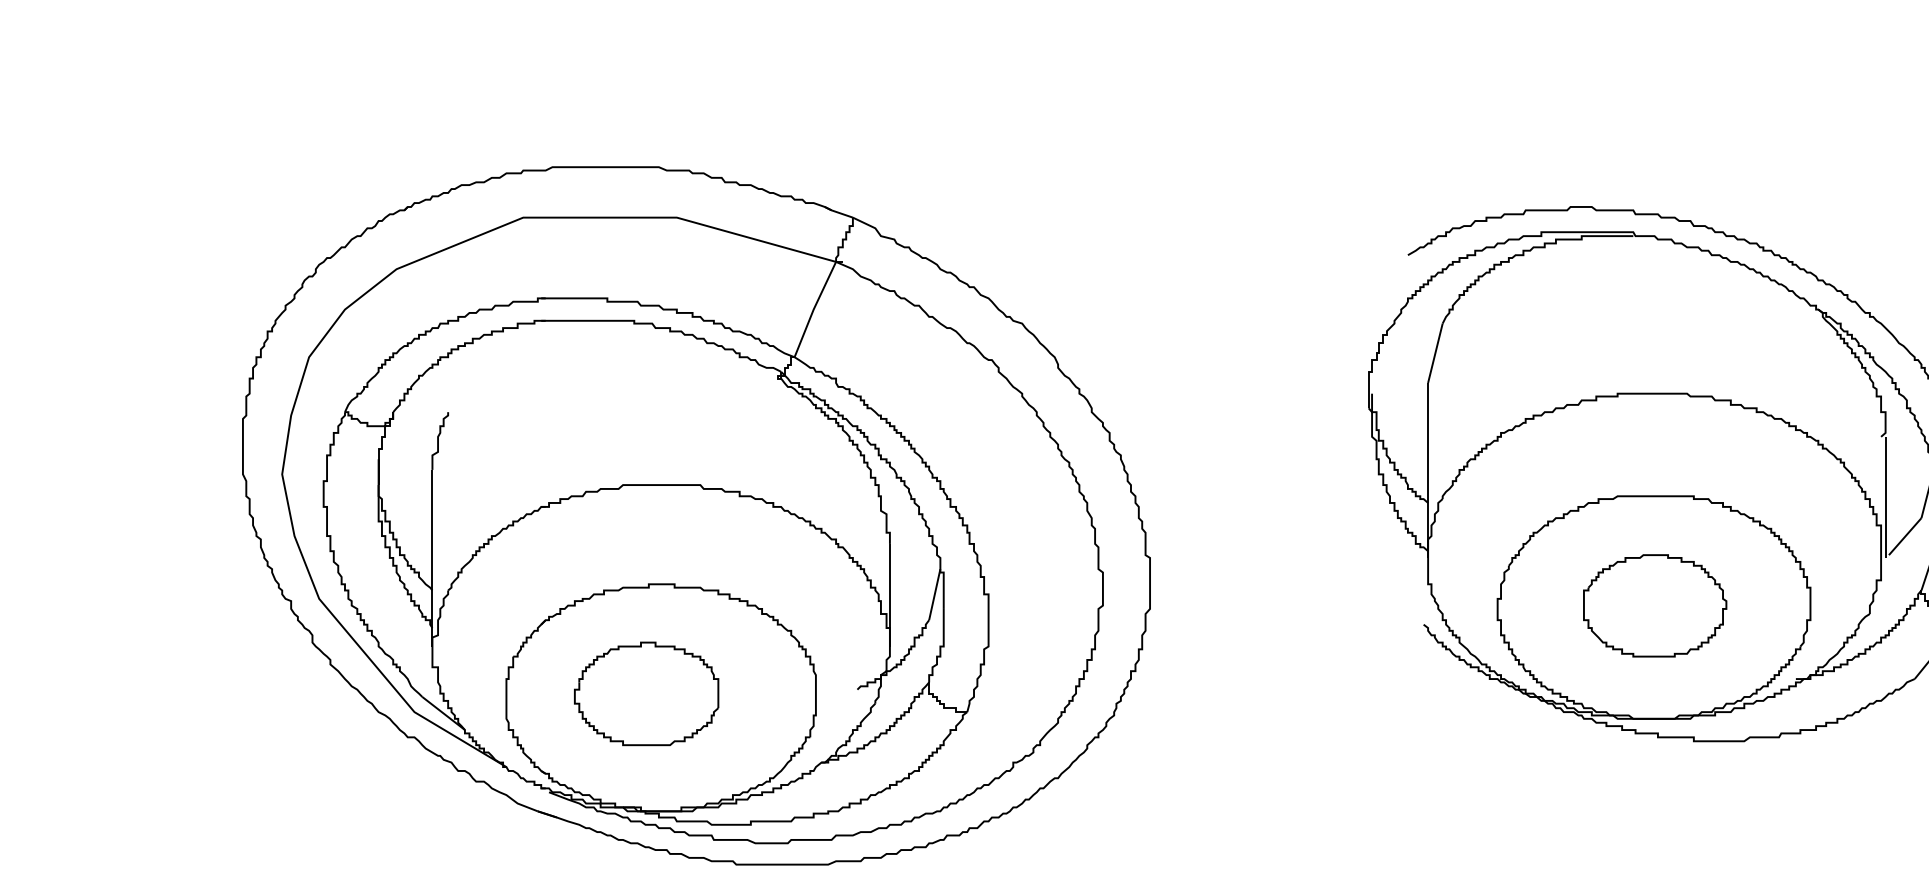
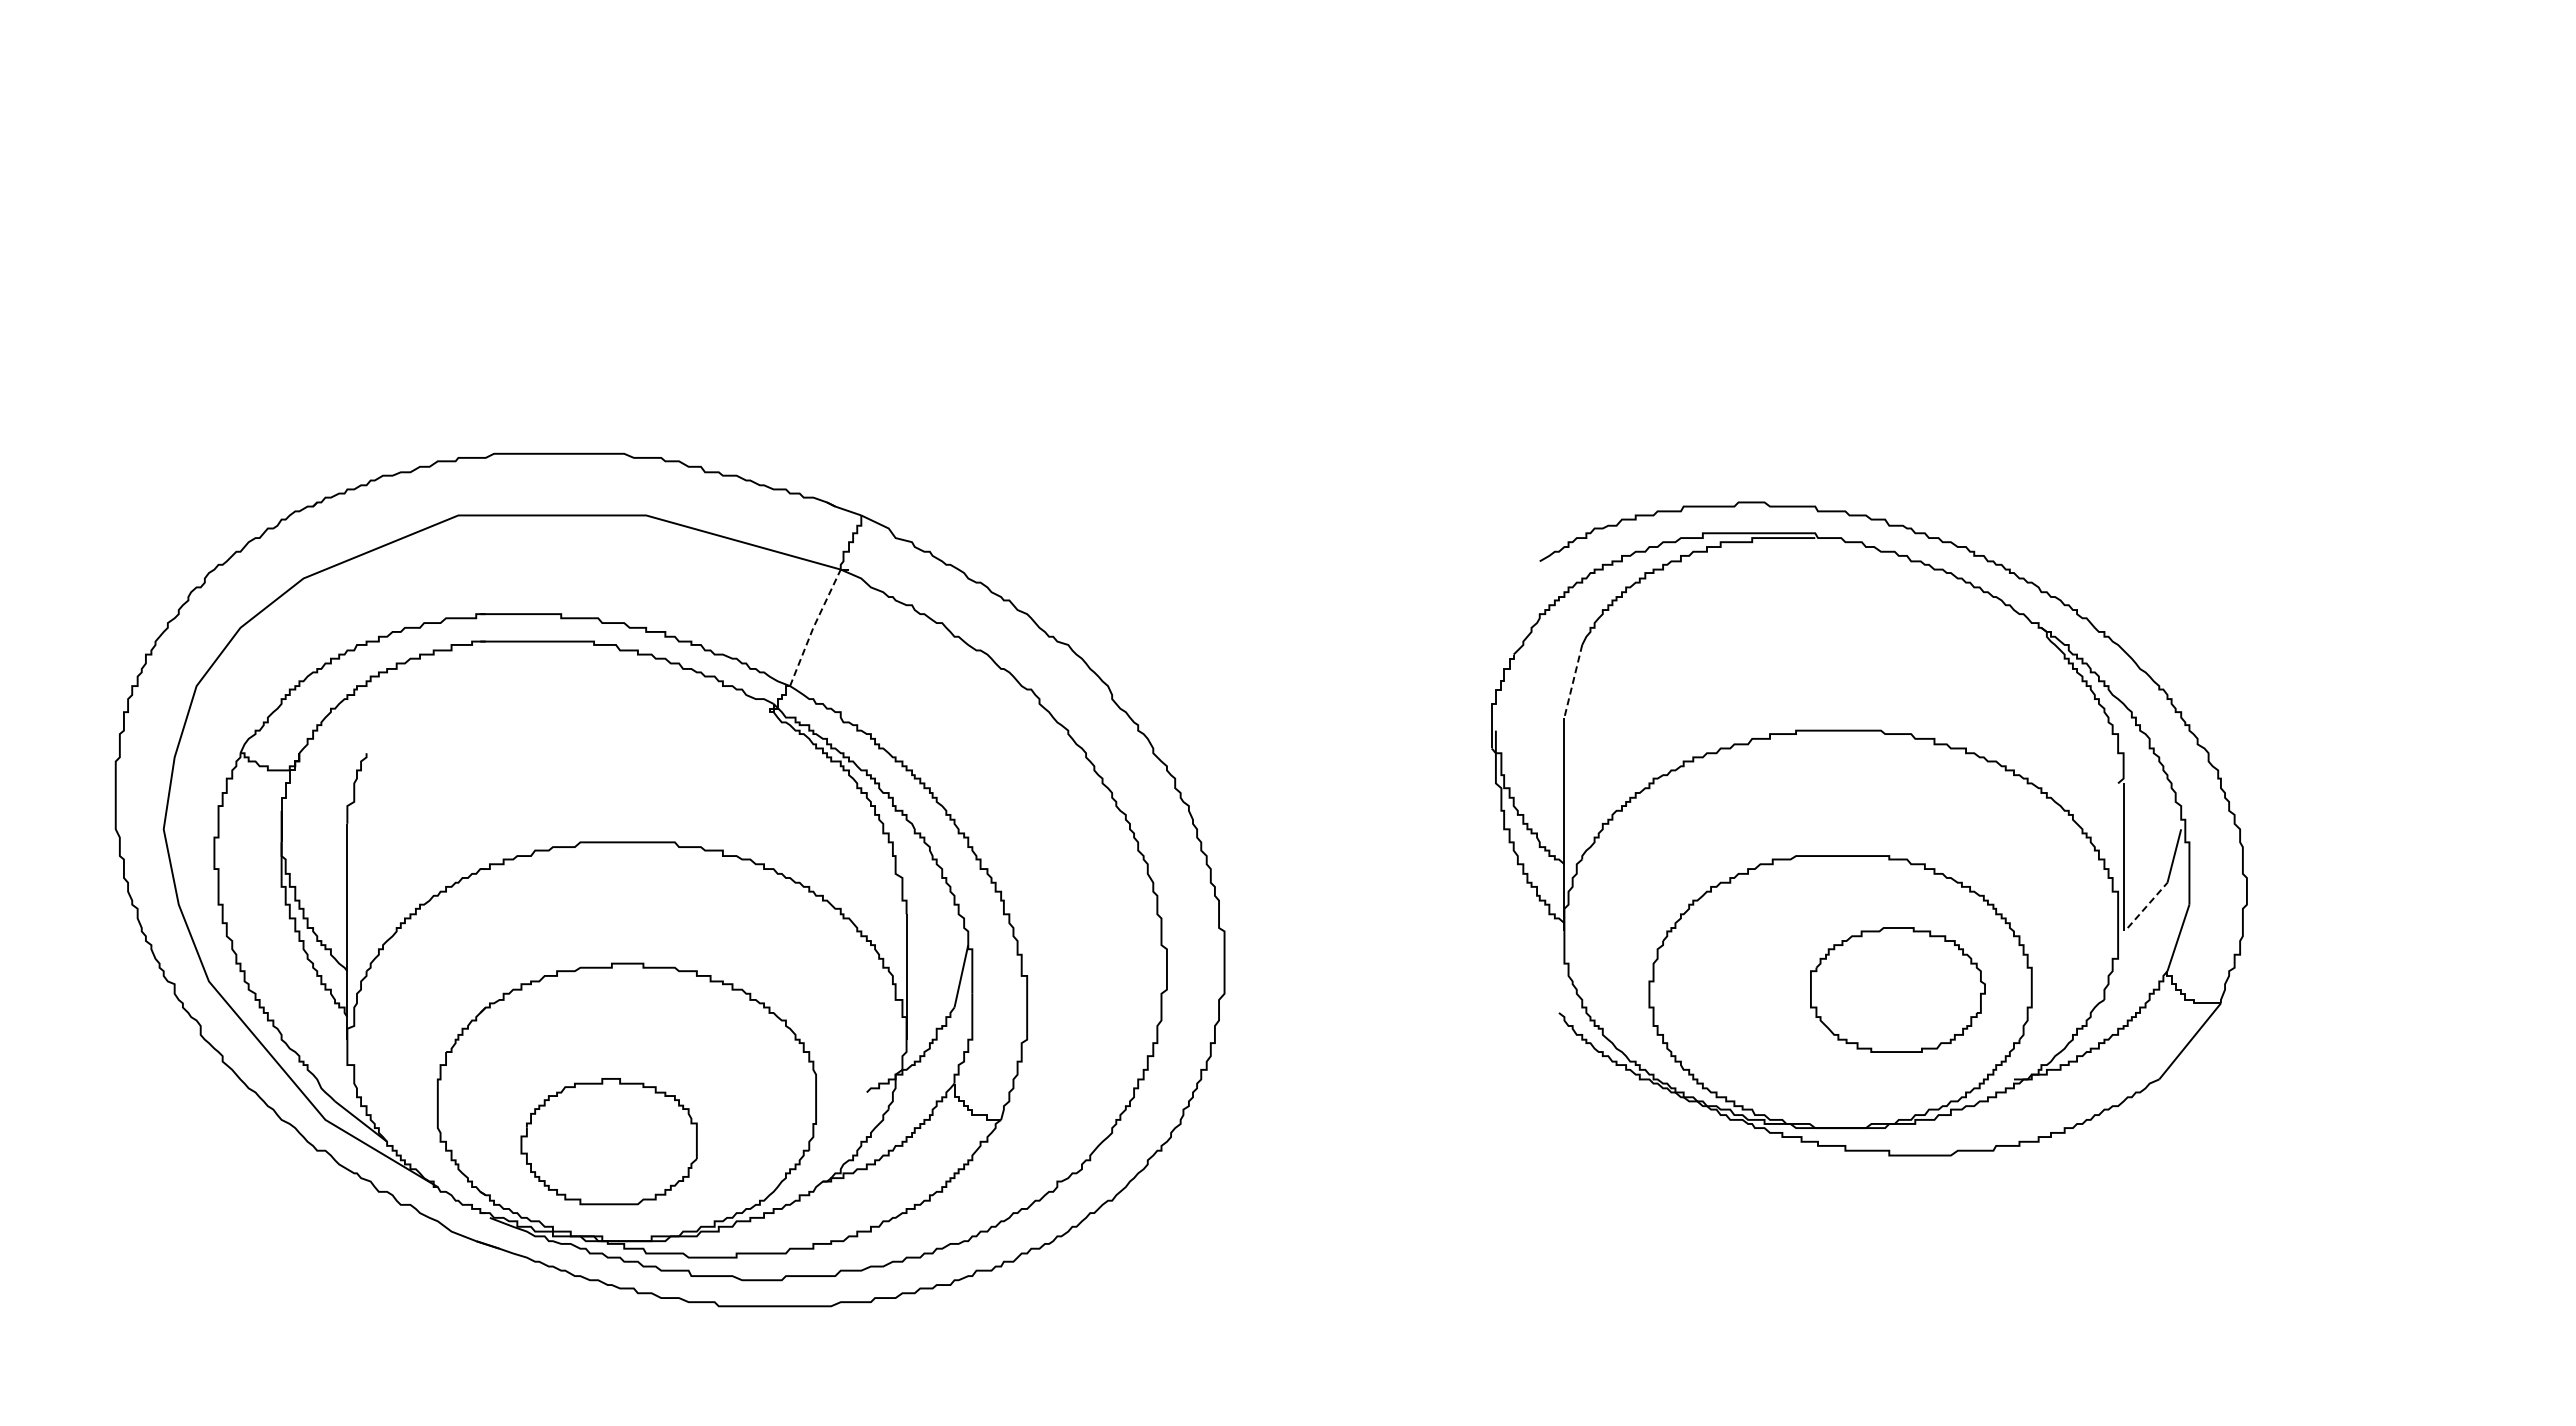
line: (813, 308) -> (813, 626), solid -> dashed
line: (1435, 353) -> (1573, 681), solid -> dashed
line: (1905, 536) -> (2147, 905), solid -> dashed
part: (1654, 605) -> (1897, 989), moved
part: (646, 693) -> (608, 1141), moved

